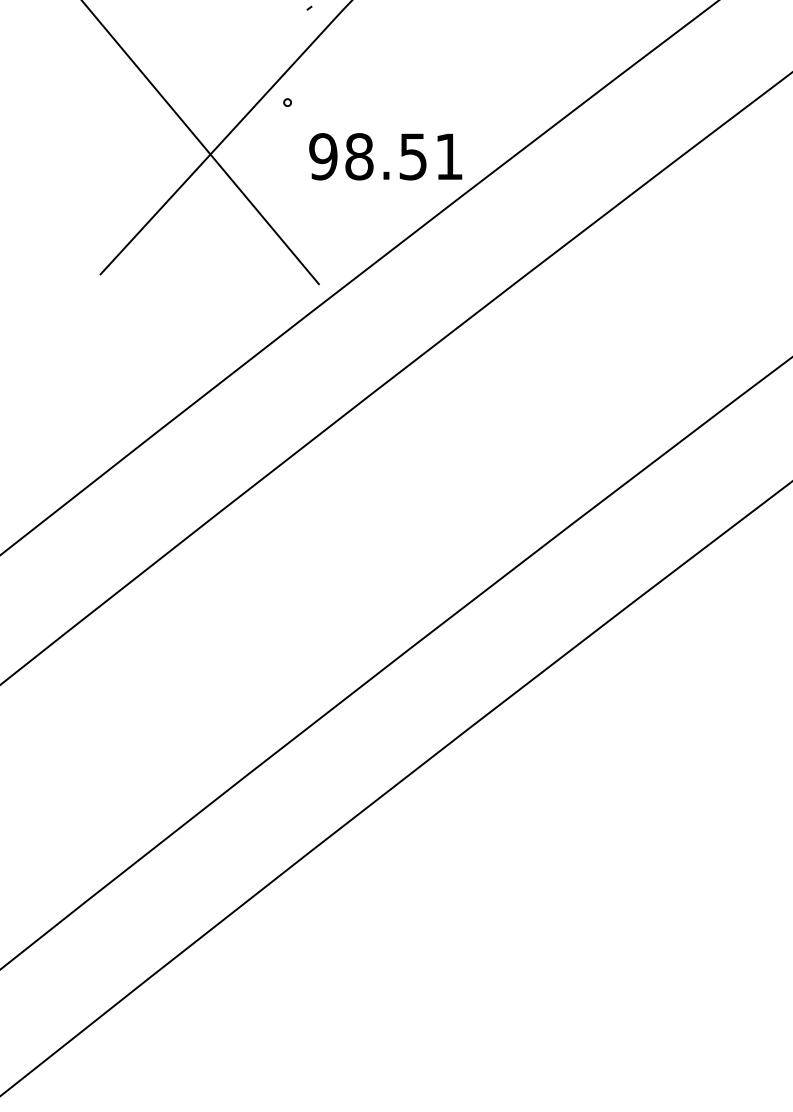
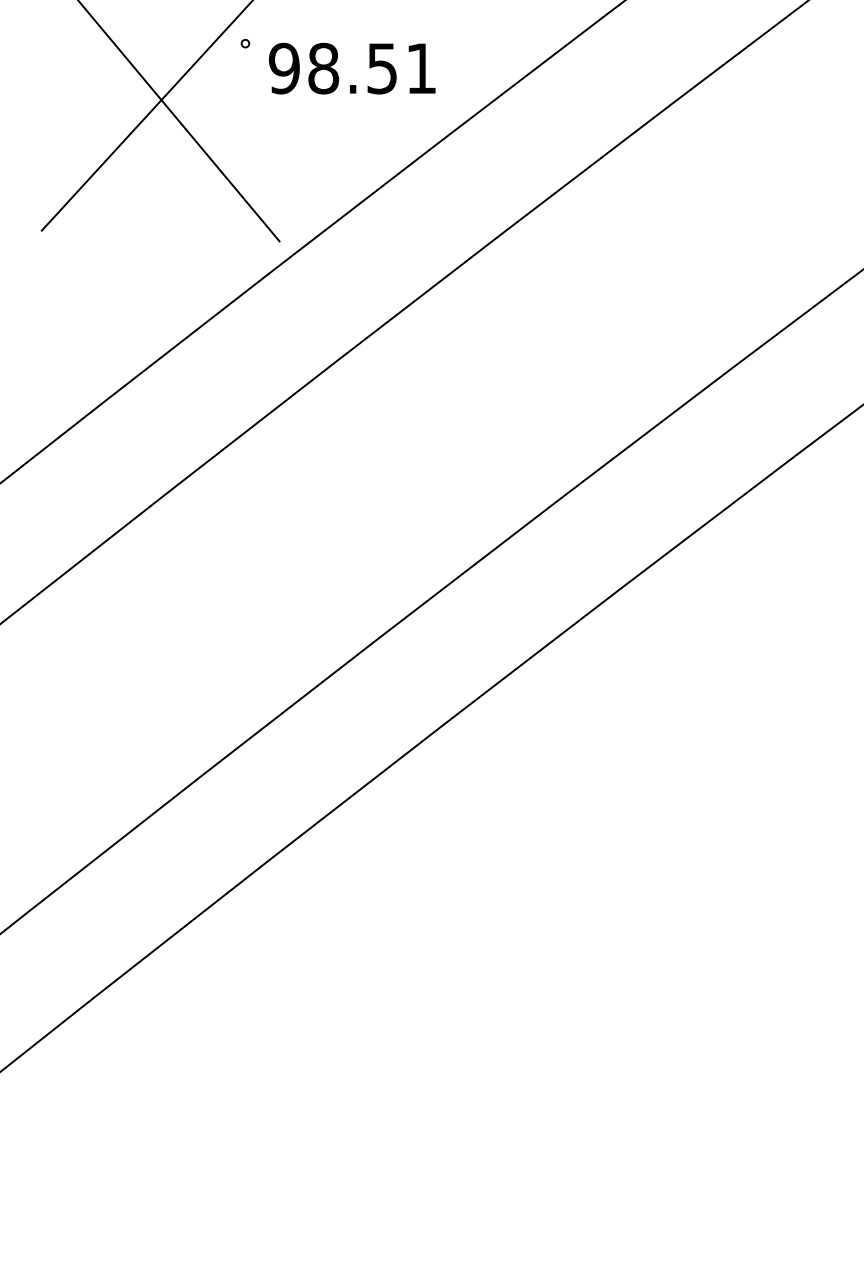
text: (385, 156) -> (352, 68), moved

